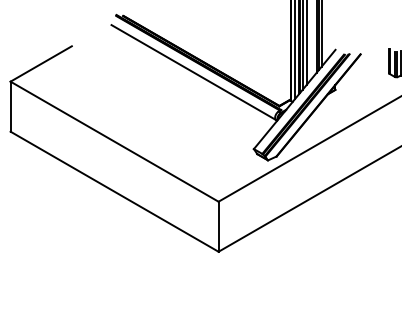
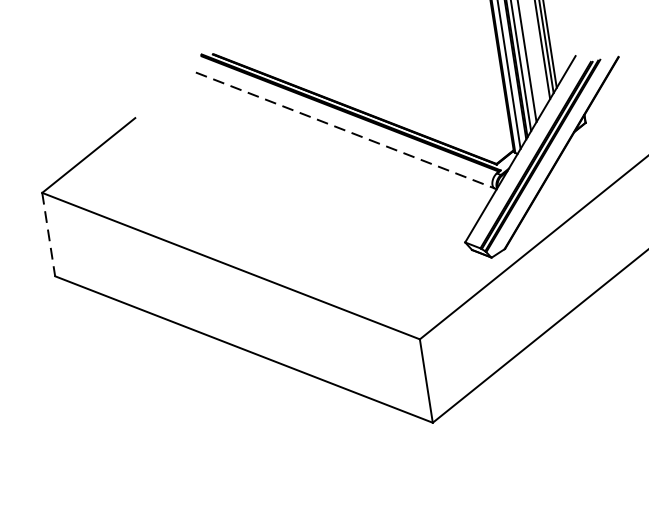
line: (193, 72) -> (344, 130), solid -> dashed
line: (10, 107) -> (48, 235), solid -> dashed

